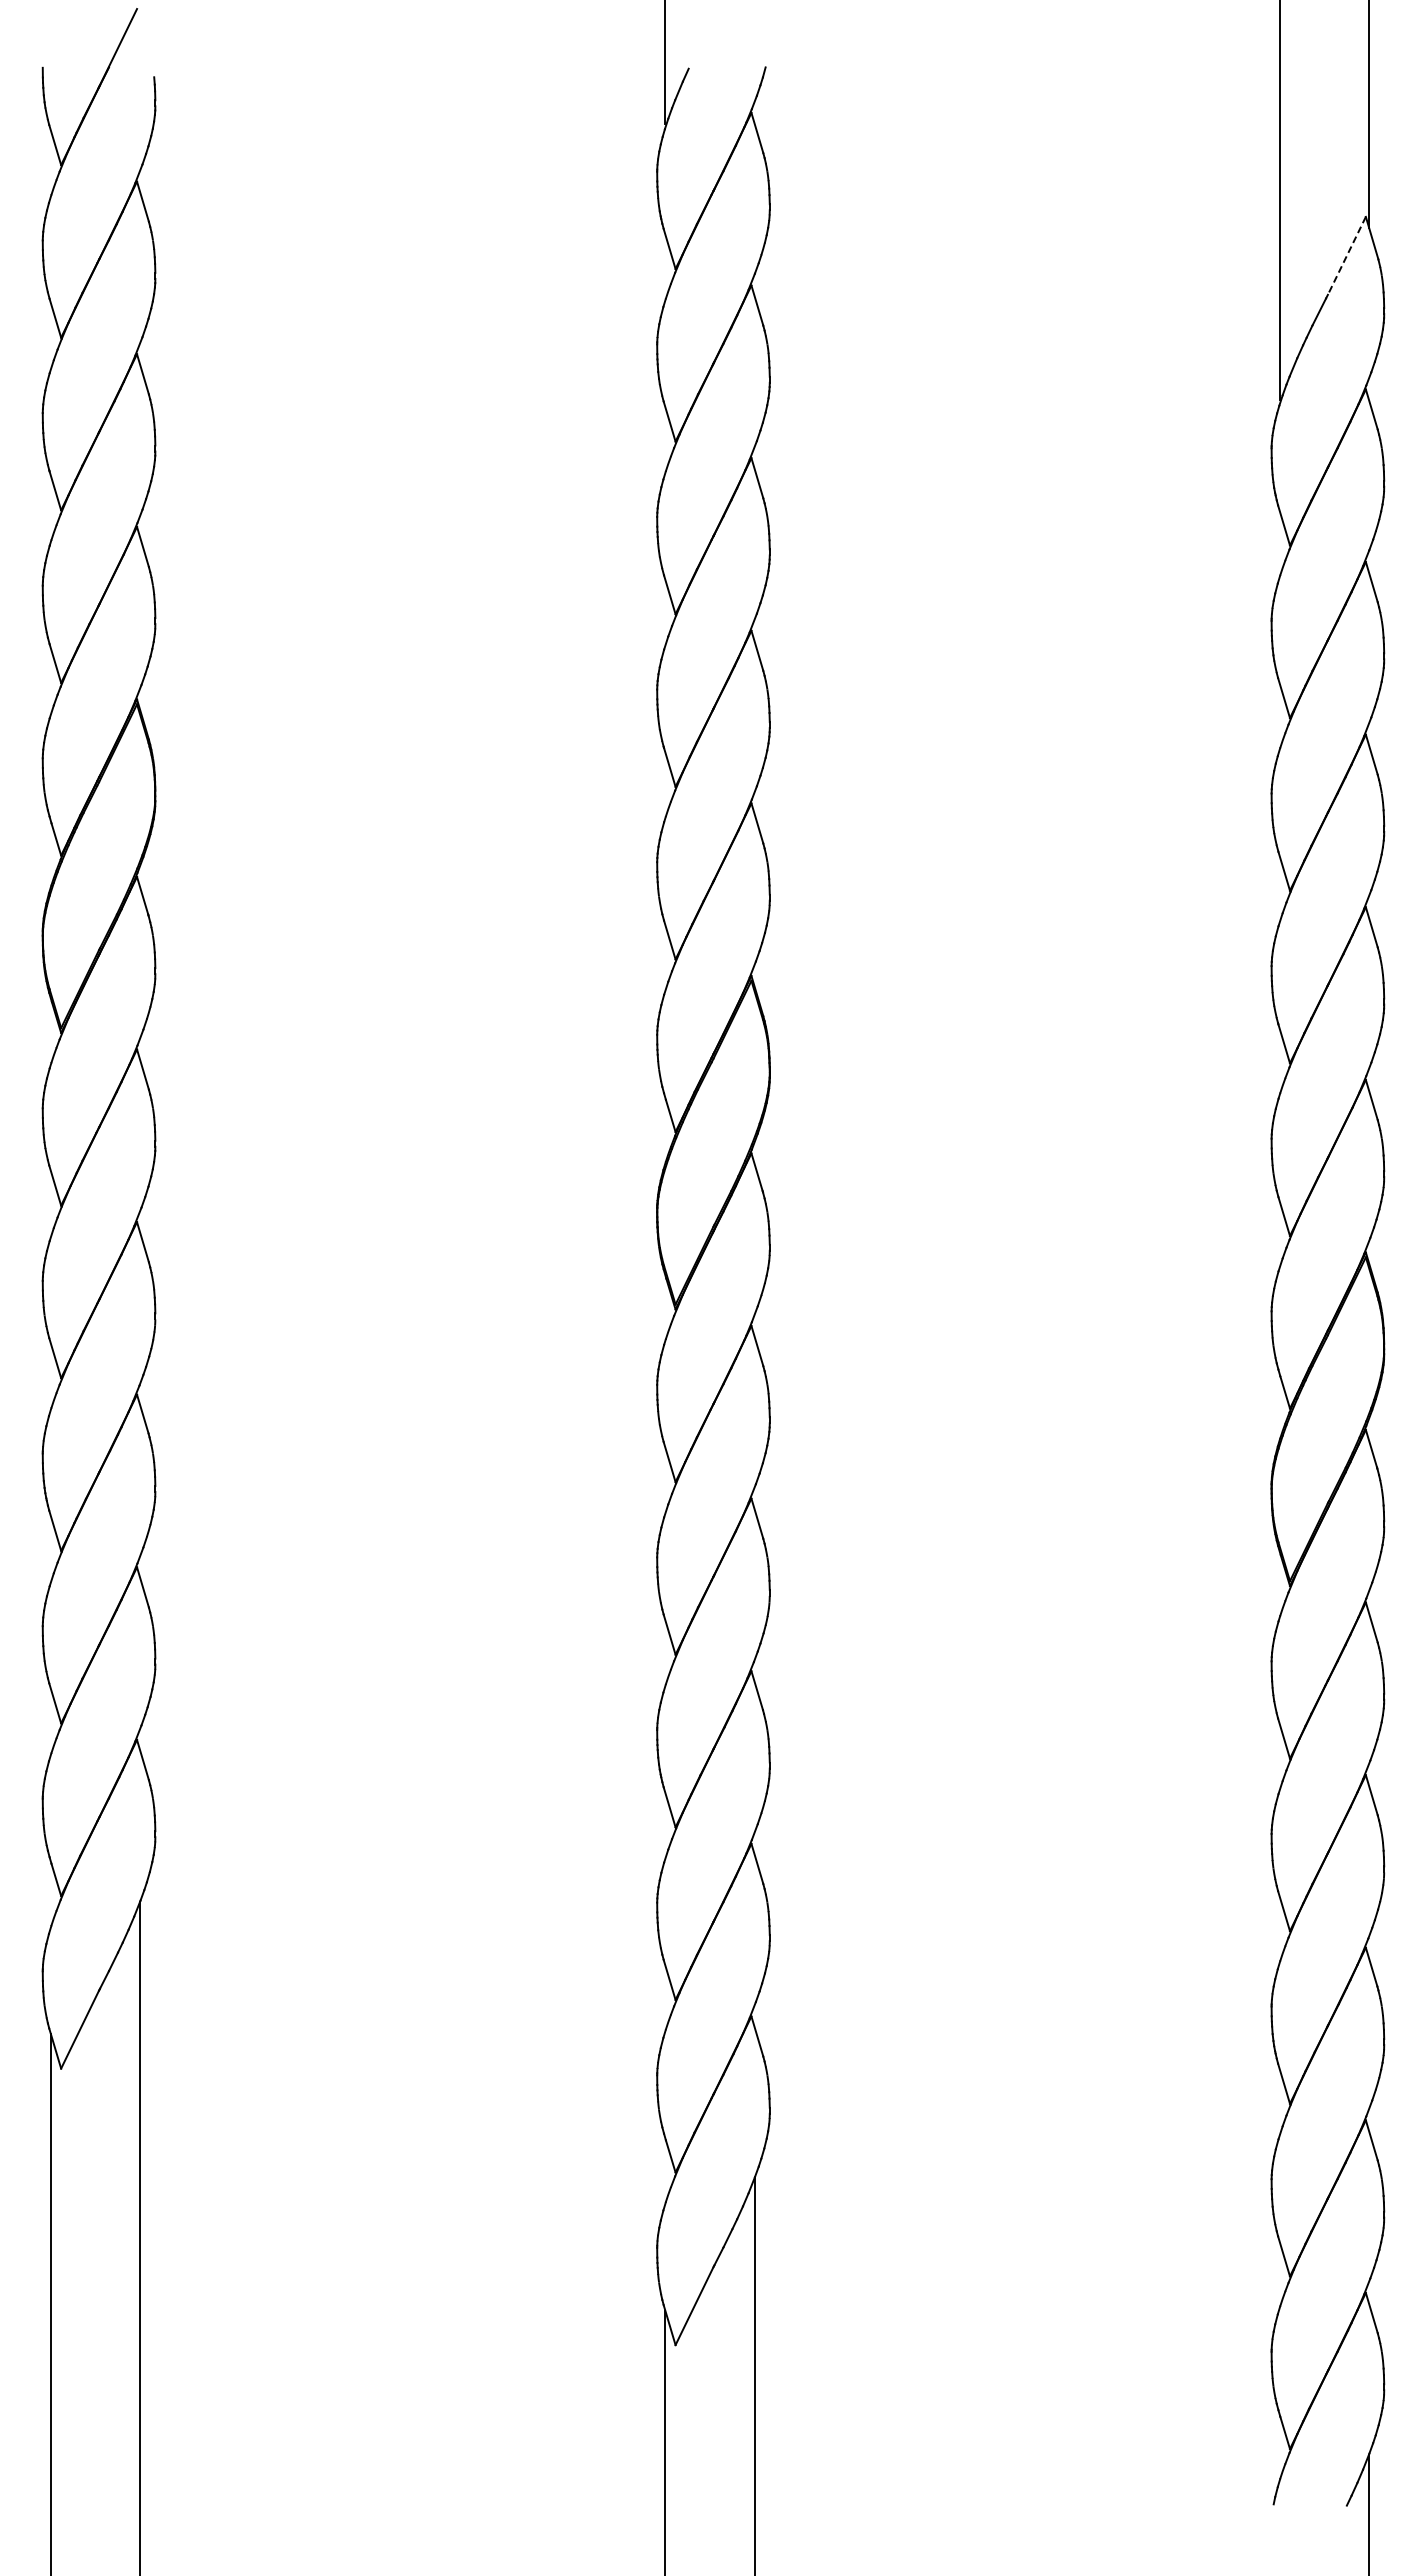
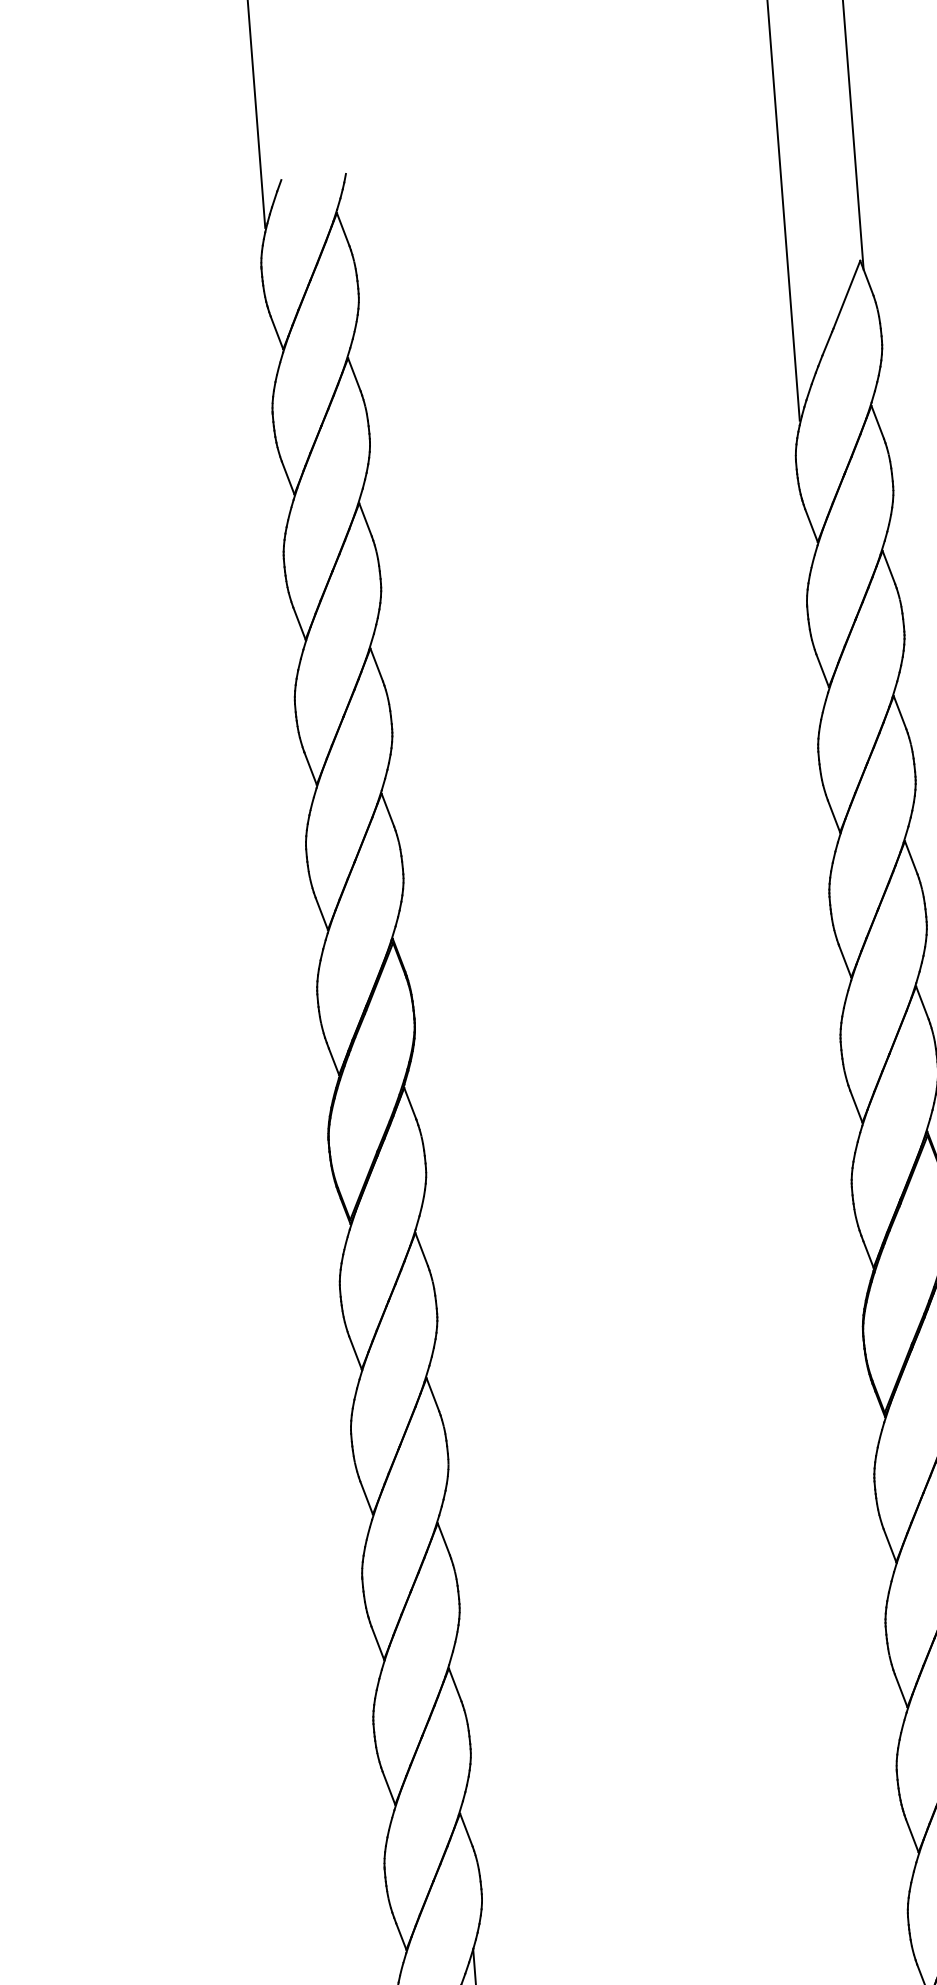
line: (1346, 256) -> (846, 295), dashed -> solid

